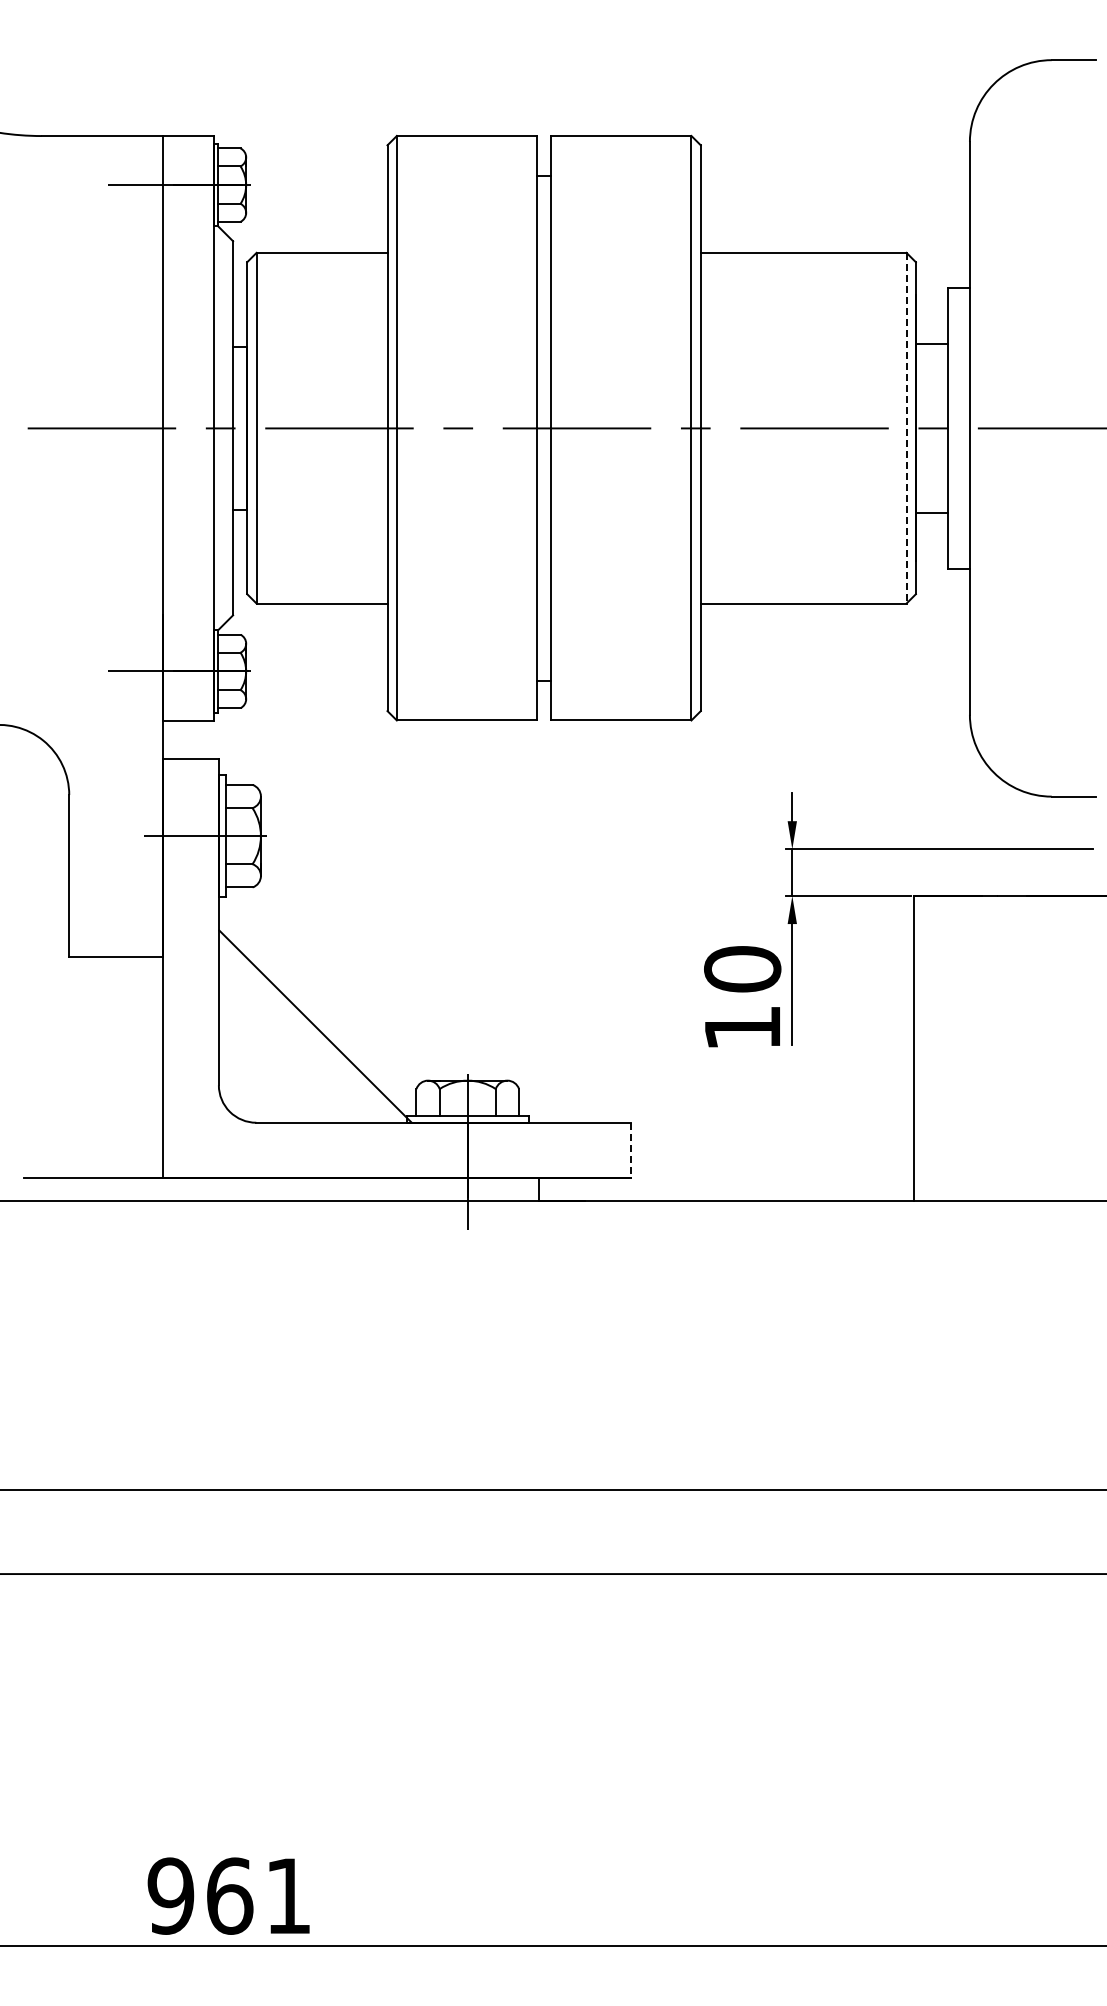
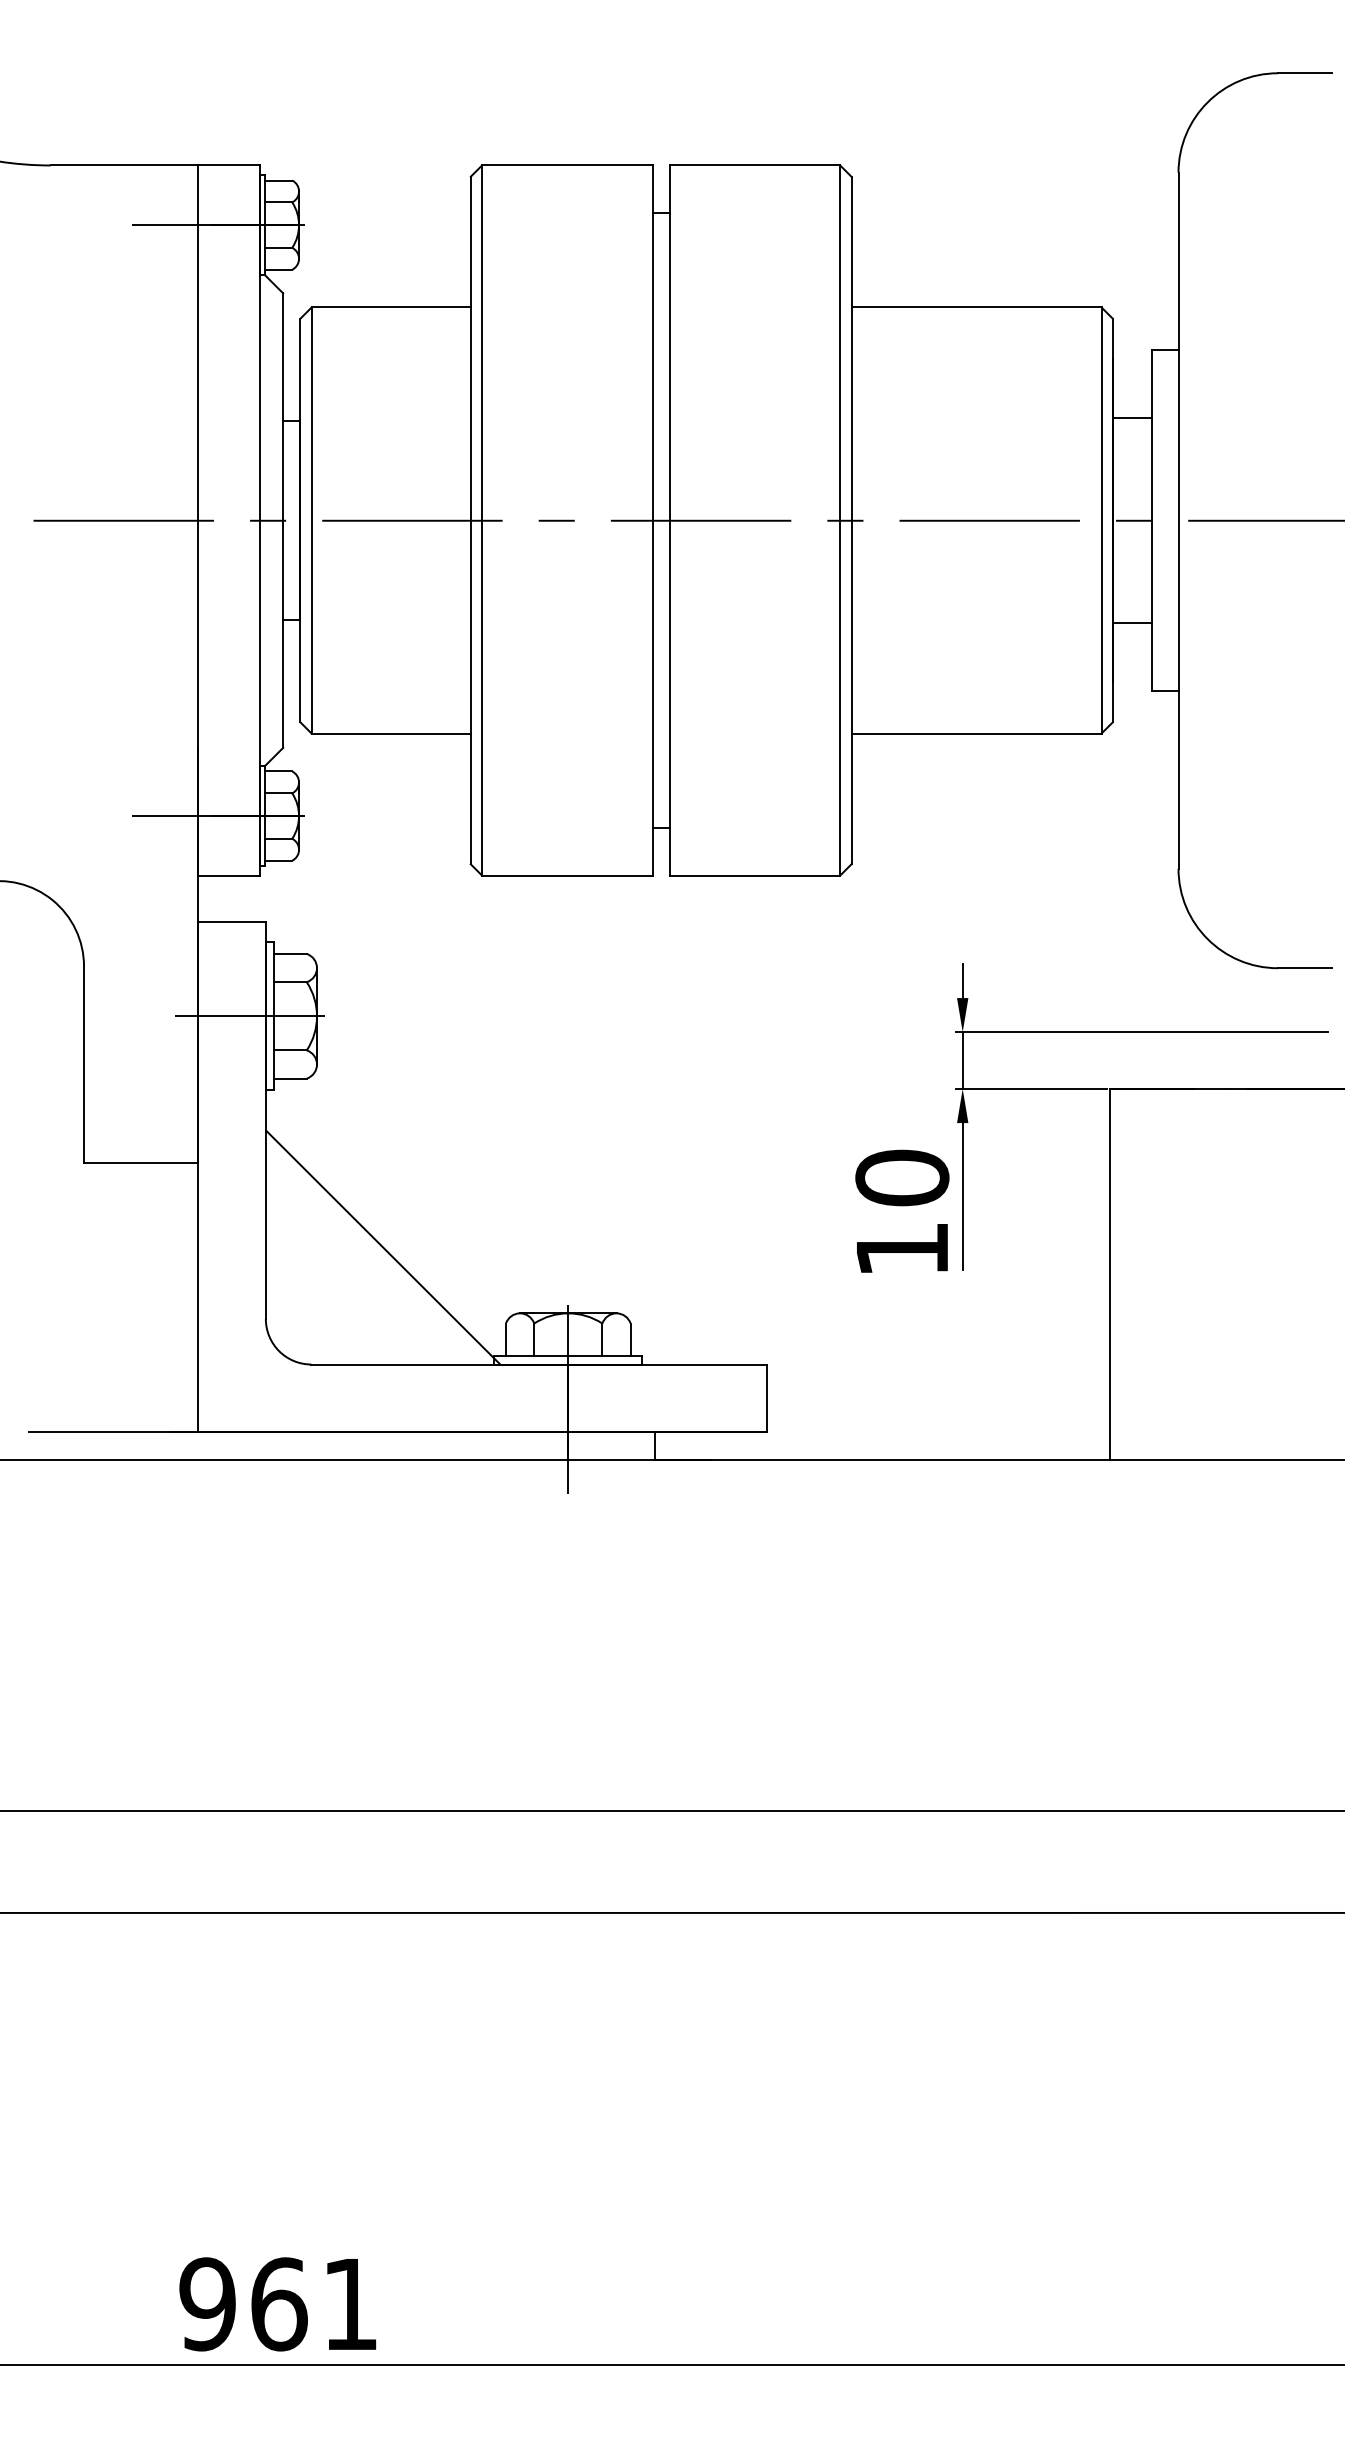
line: (906, 428) -> (1101, 520), dashed -> solid
line: (631, 1150) -> (767, 1398), dashed -> solid

